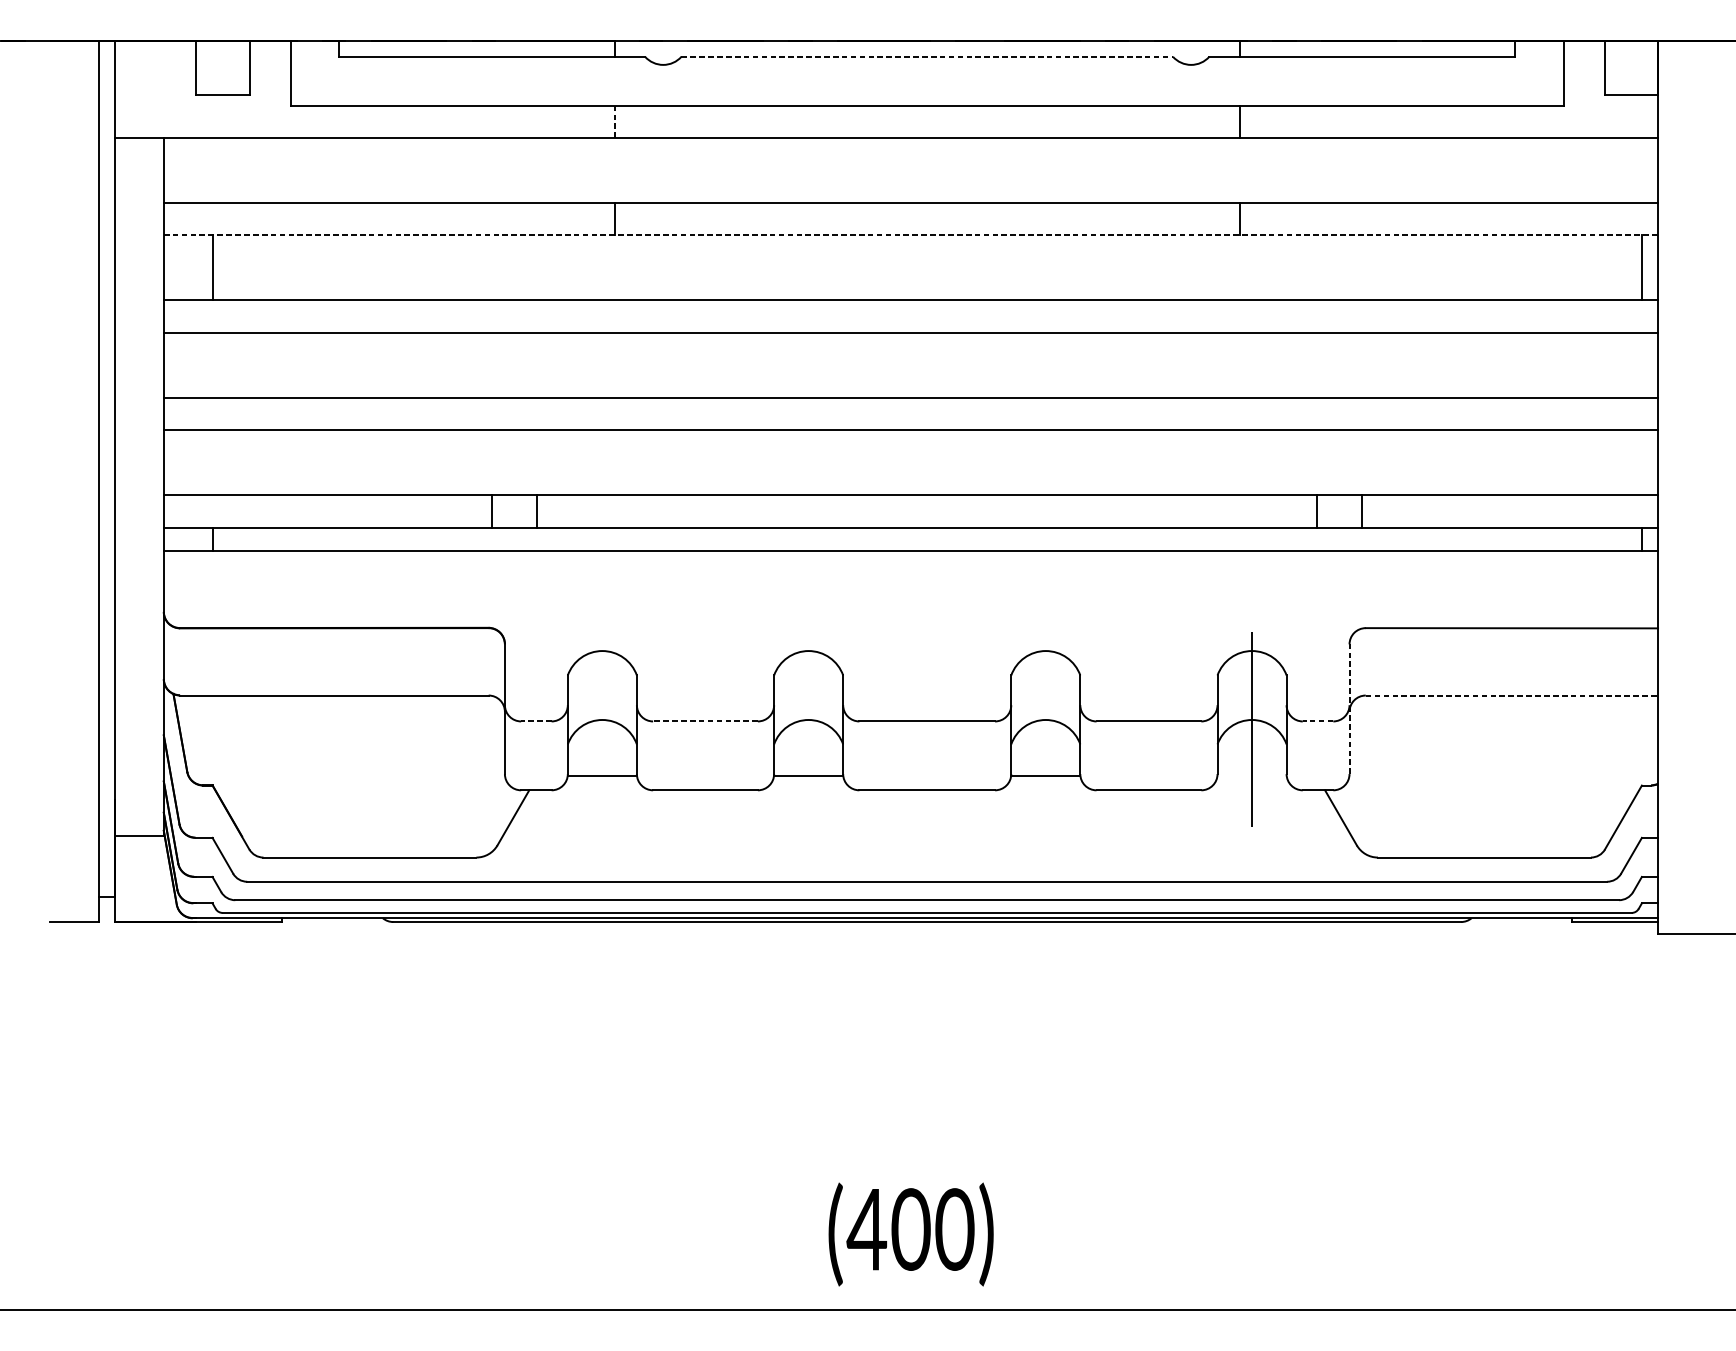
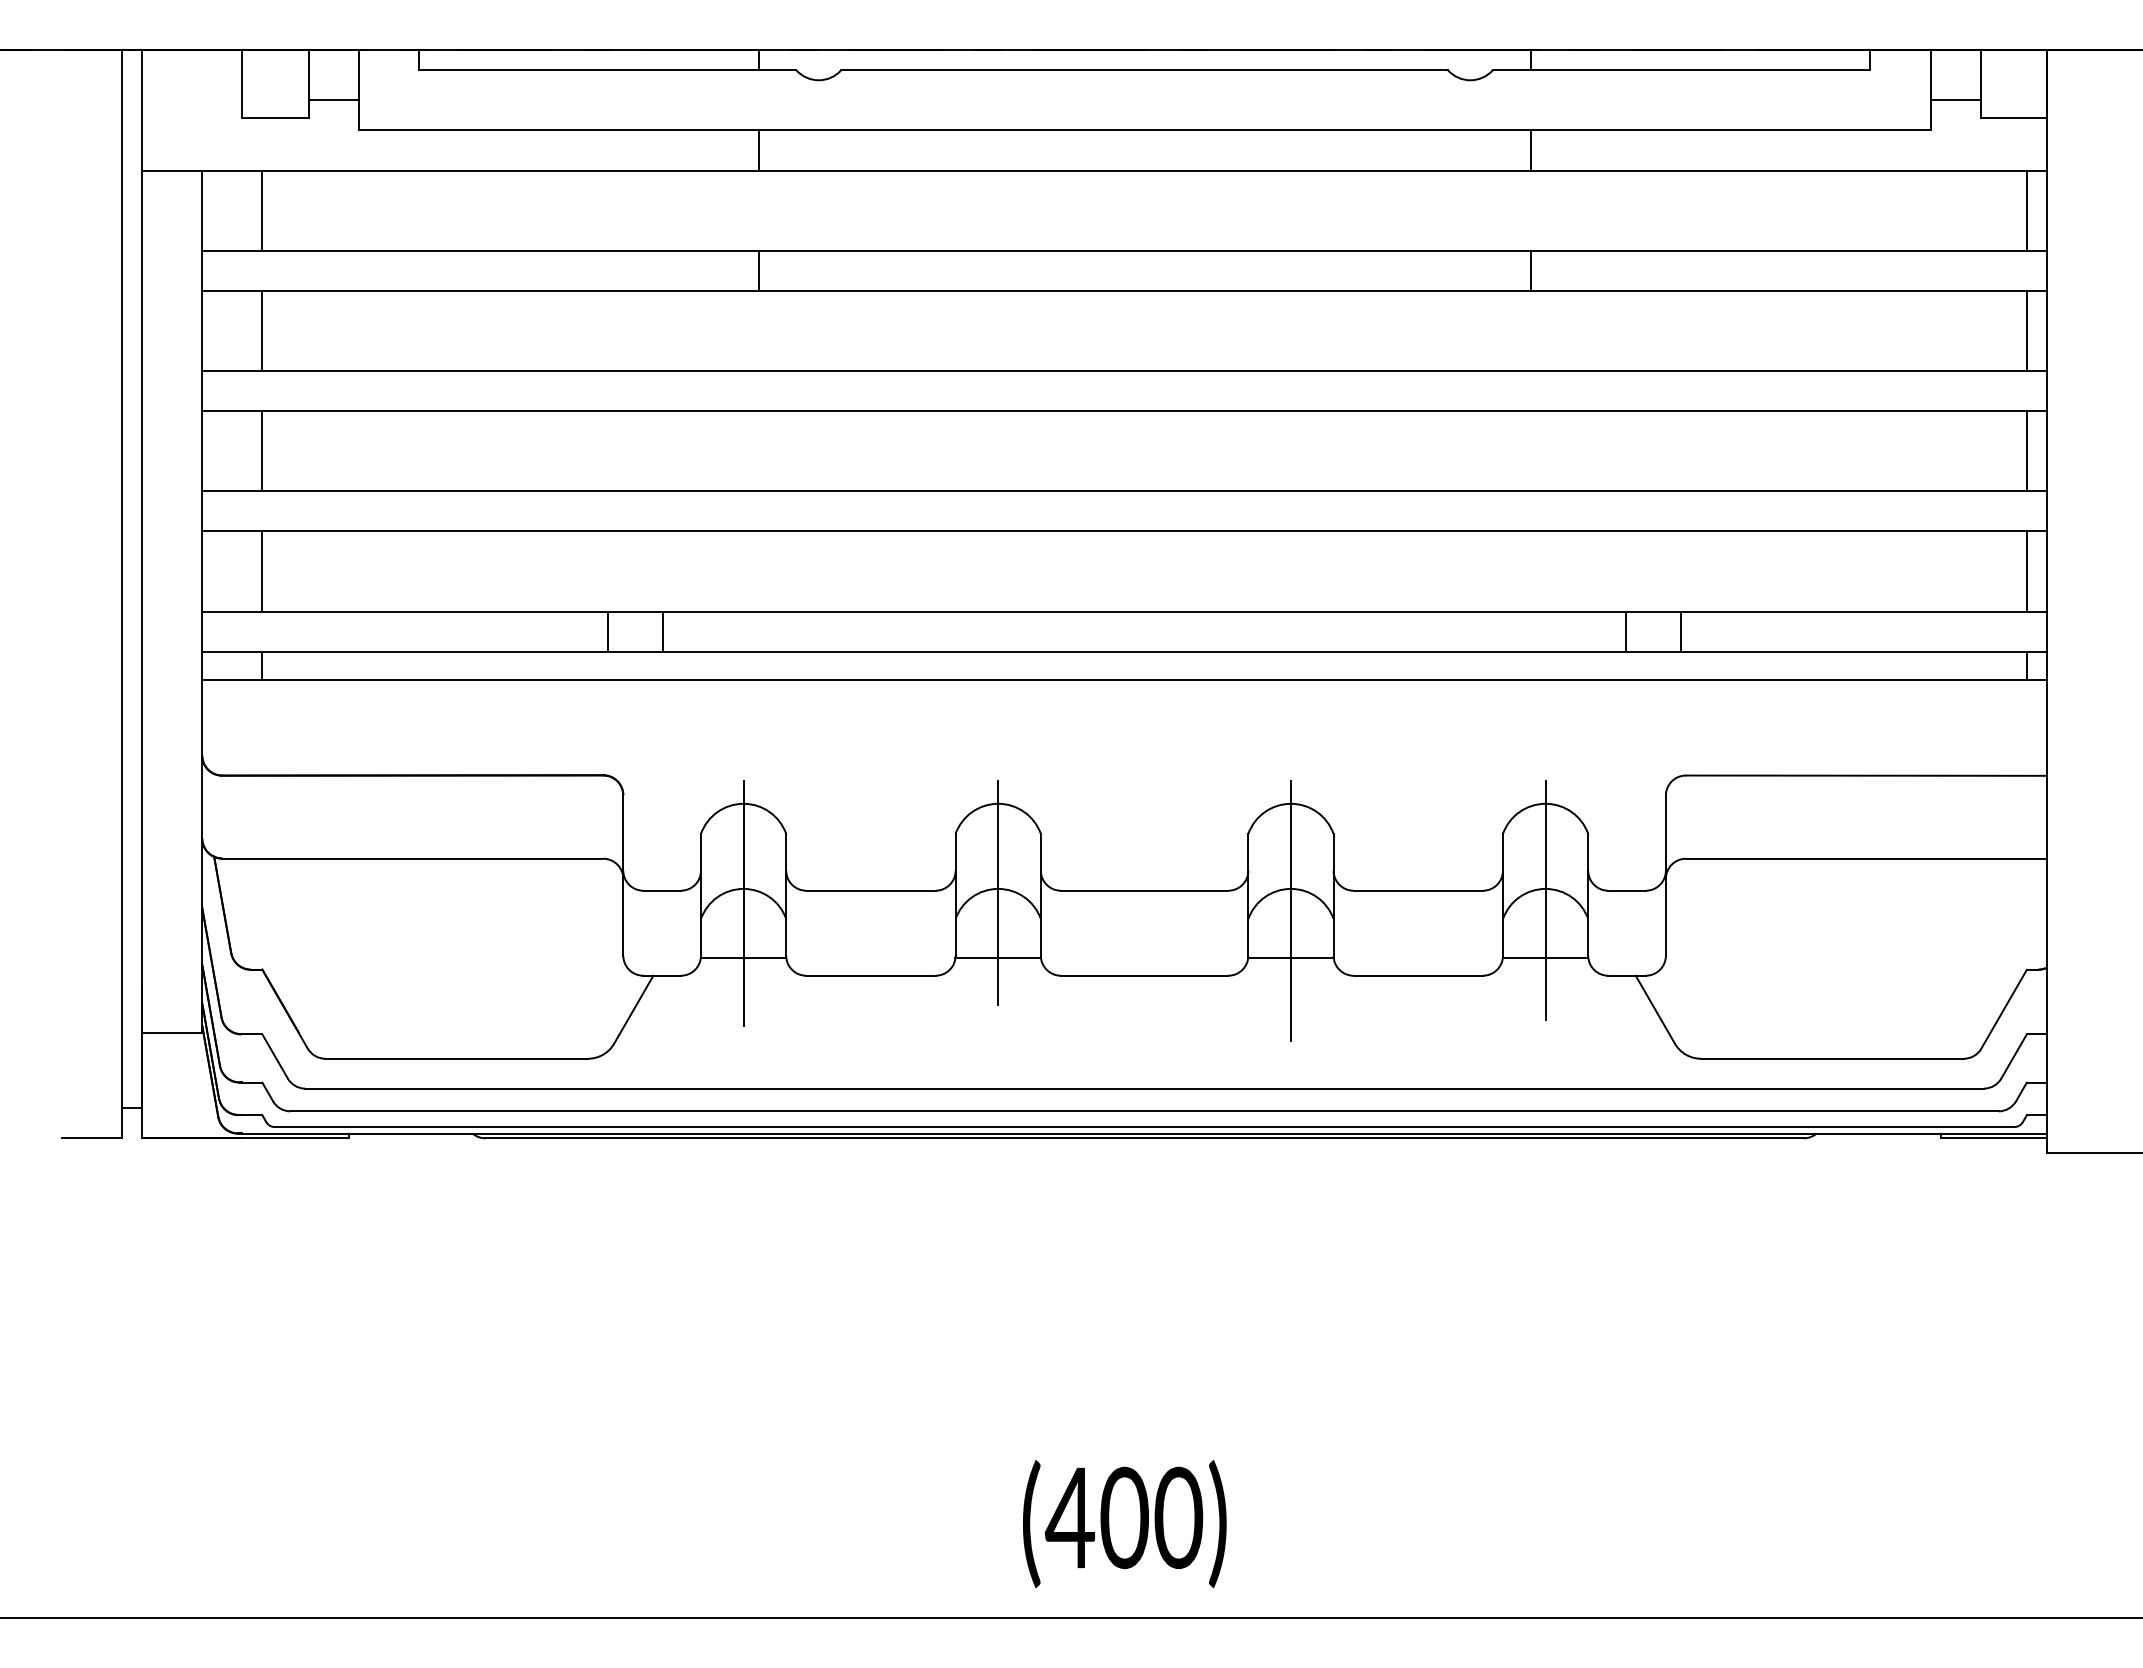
line: (927, 56) -> (1145, 70), dashed -> solid
line: (270, 81) -> (333, 100), added
line: (1584, 81) -> (1955, 100), added
line: (614, 120) -> (758, 149), dashed -> solid
line: (212, 170) -> (262, 210), added
line: (1641, 170) -> (2026, 210), added
line: (911, 235) -> (1125, 290), dashed -> solid
line: (212, 365) -> (262, 451), added
line: (1641, 365) -> (2026, 451), added
line: (212, 462) -> (262, 571), added
line: (1641, 462) -> (2026, 571), added
line: (1512, 695) -> (1866, 858), dashed -> solid
line: (1349, 709) -> (1665, 875), dashed -> solid
line: (536, 721) -> (662, 890), dashed -> solid
line: (705, 721) -> (870, 890), dashed -> solid
line: (1318, 721) -> (1627, 890), dashed -> solid
line: (808, 722) -> (998, 892), added
line: (602, 731) -> (743, 903), added
line: (1045, 738) -> (1290, 911), added
line: (1251, 776) -> (1545, 958), added

